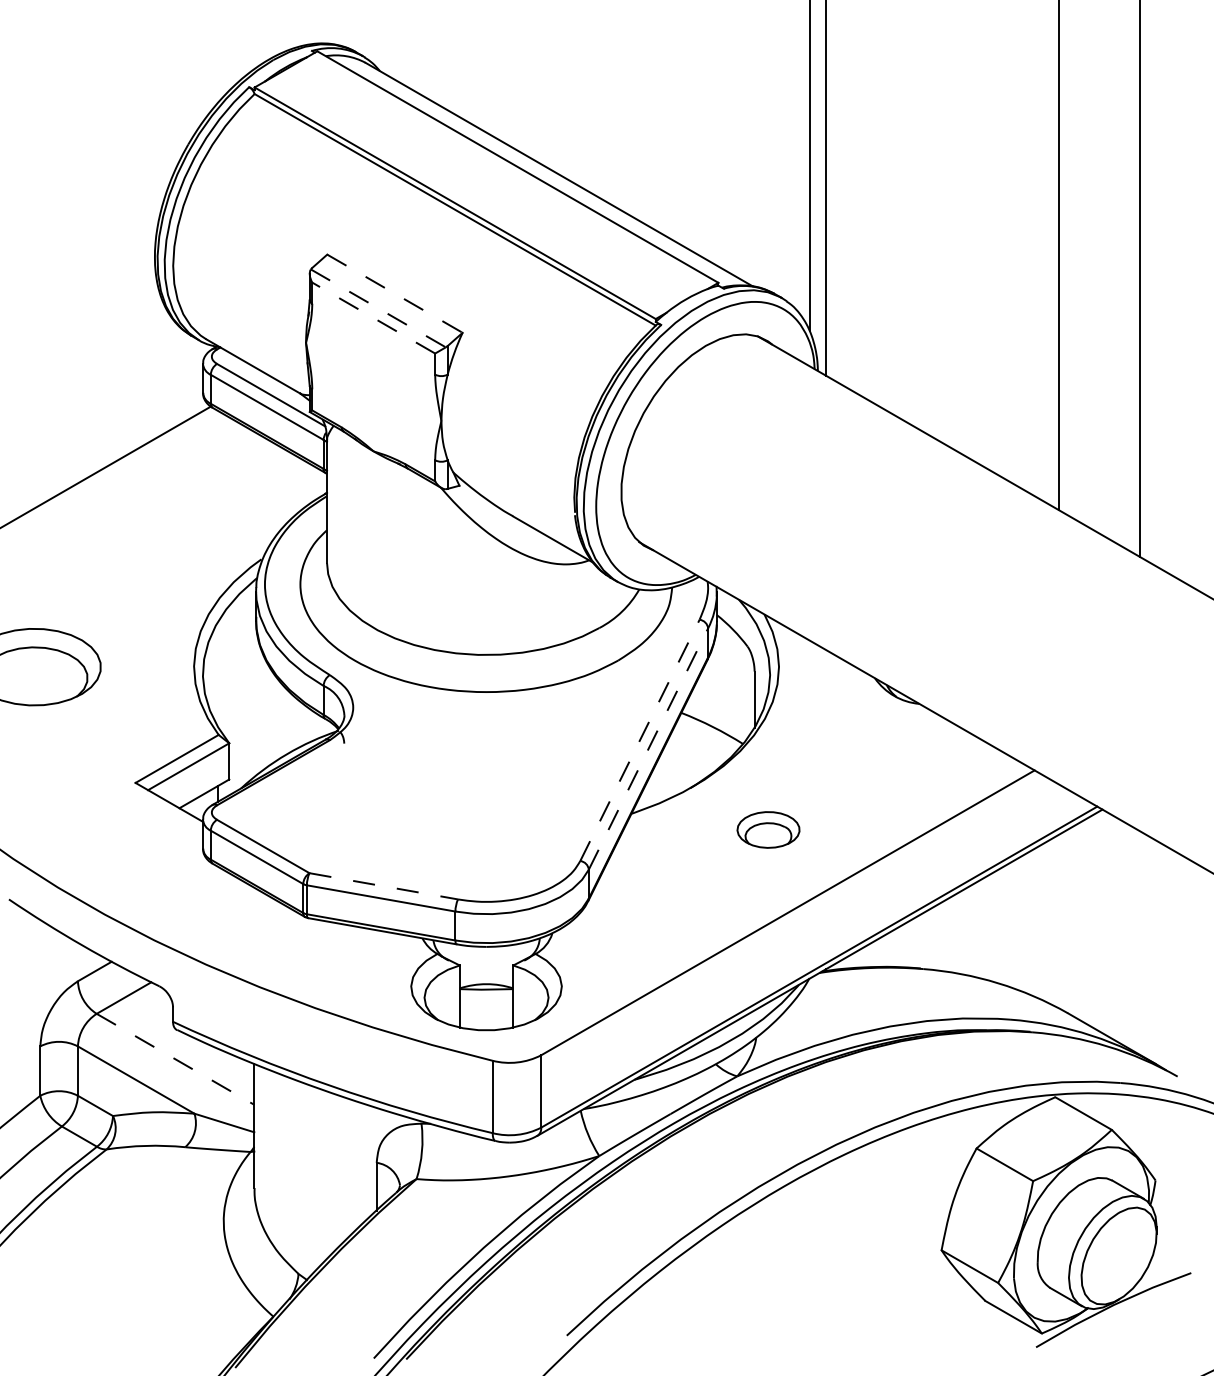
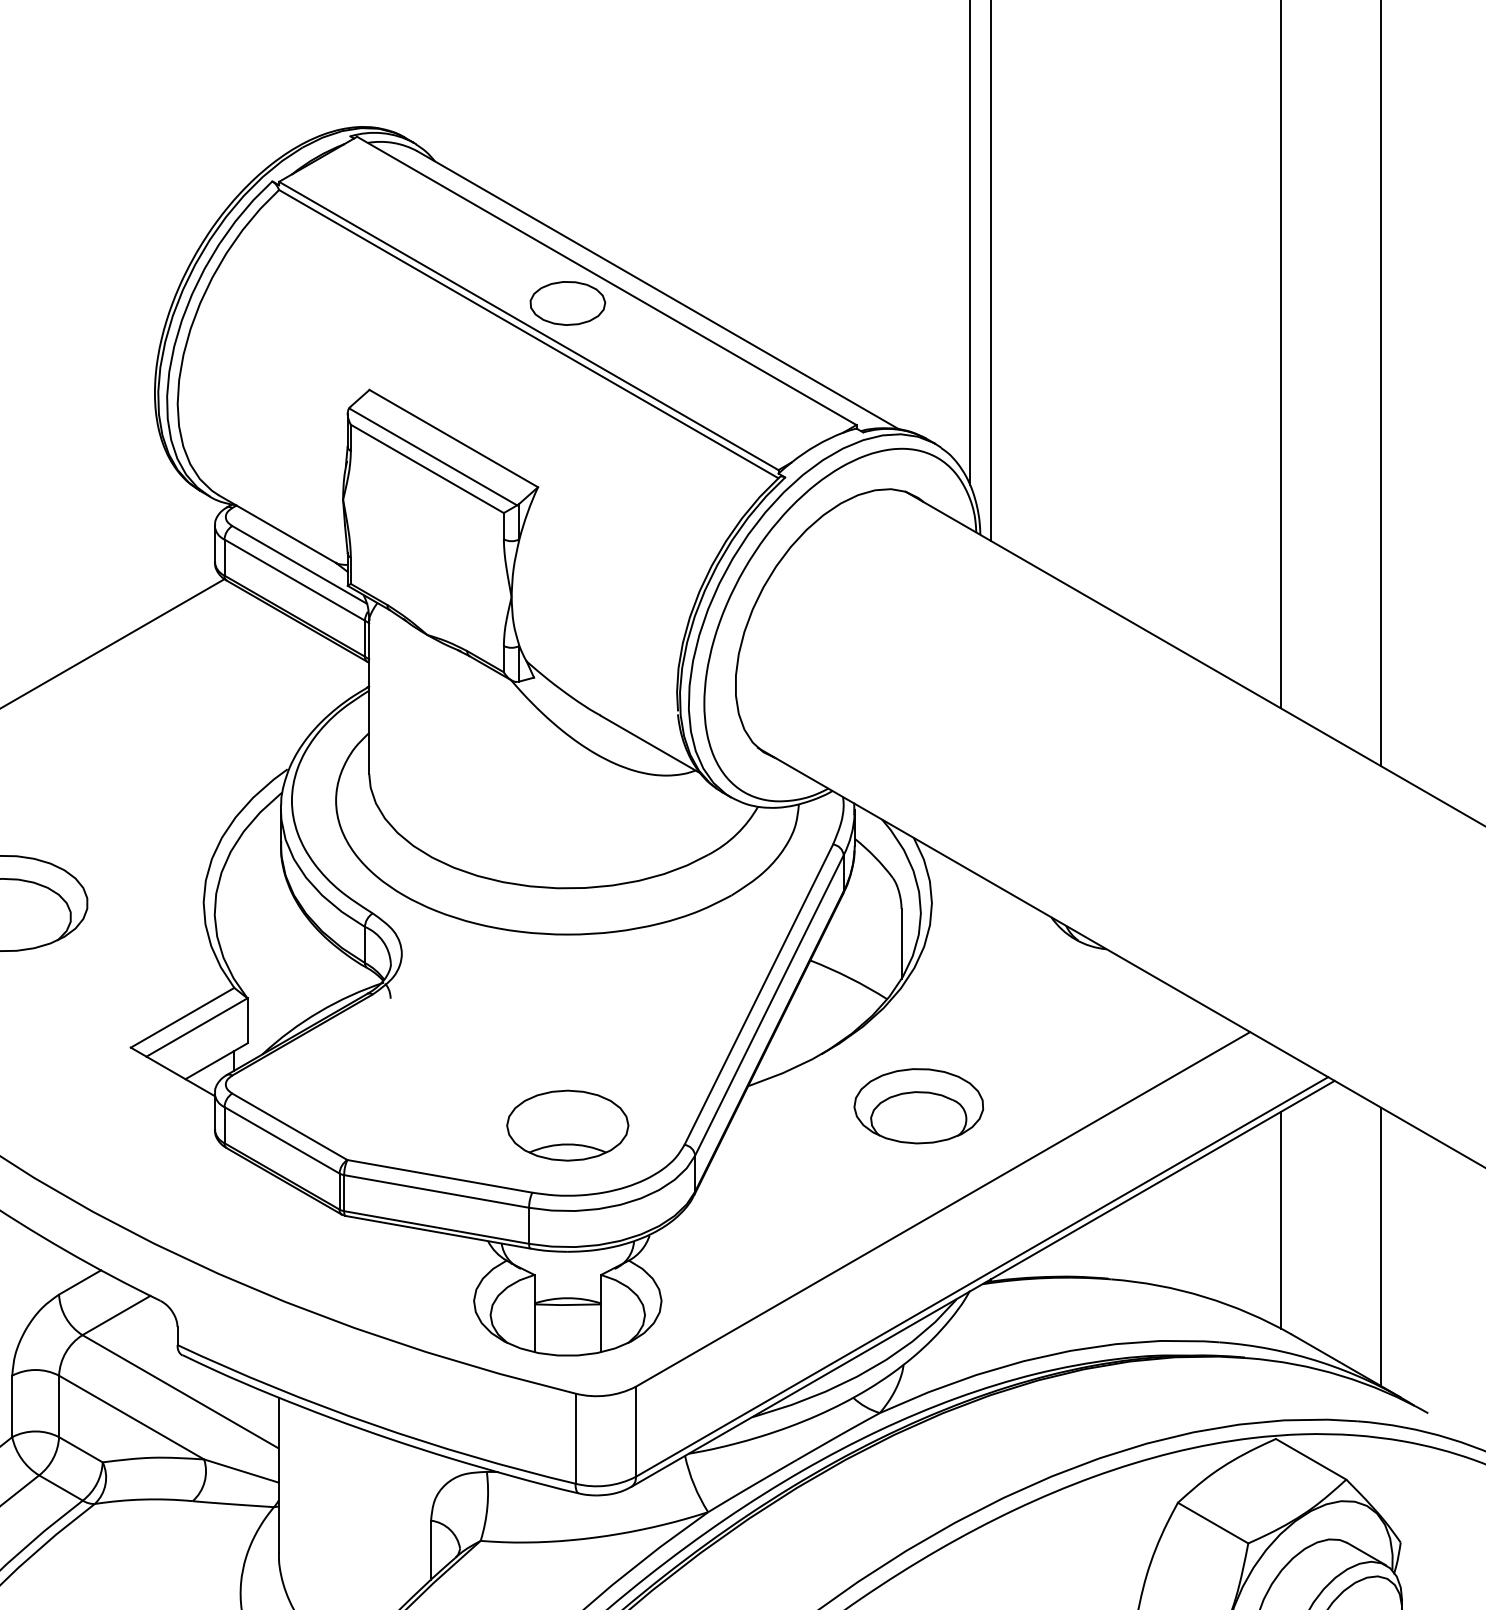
part: (486, 185) -> (567, 303), added
line: (395, 293) -> (454, 438), dashed -> solid
line: (378, 308) -> (433, 456), dashed -> solid
line: (373, 318) -> (427, 469), dashed -> solid
line: (639, 740) -> (758, 994), dashed -> solid
line: (648, 749) -> (769, 1006), dashed -> solid
part: (768, 829) -> (918, 1105), size x1.67
part: (486, 845) -> (567, 1125), added
line: (384, 886) -> (440, 1176), dashed -> solid
line: (1059, 921) -> (1281, 1220), added
line: (1139, 942) -> (1380, 1246), added
line: (175, 1059) -> (180, 1391), dashed -> solid

